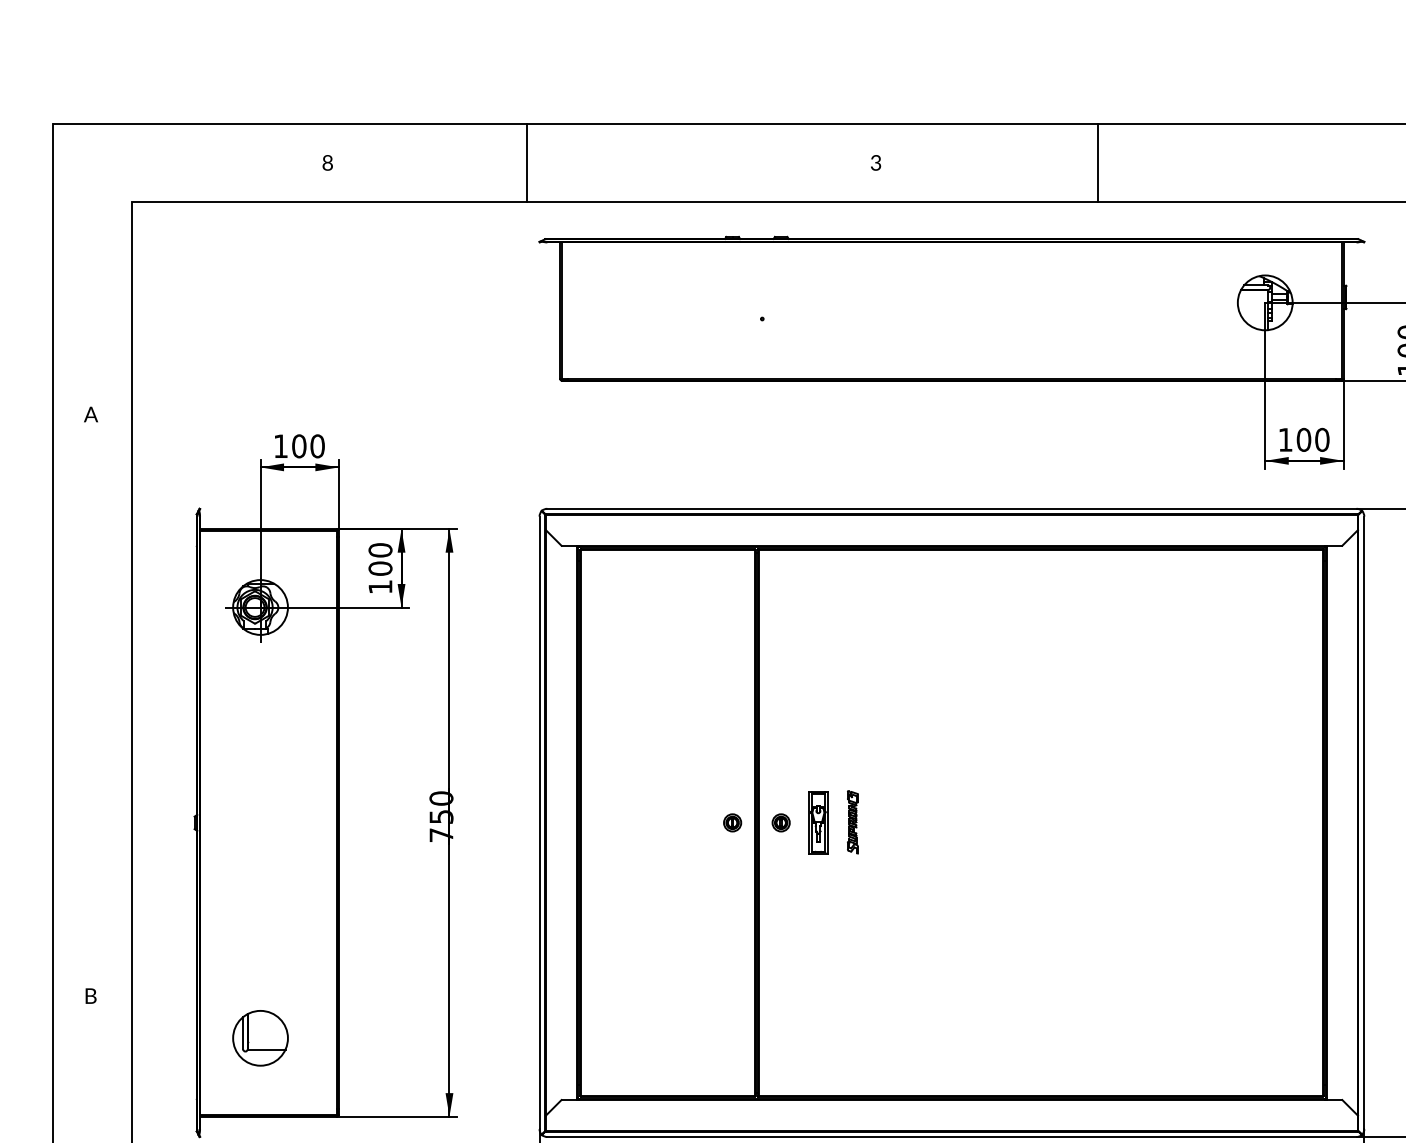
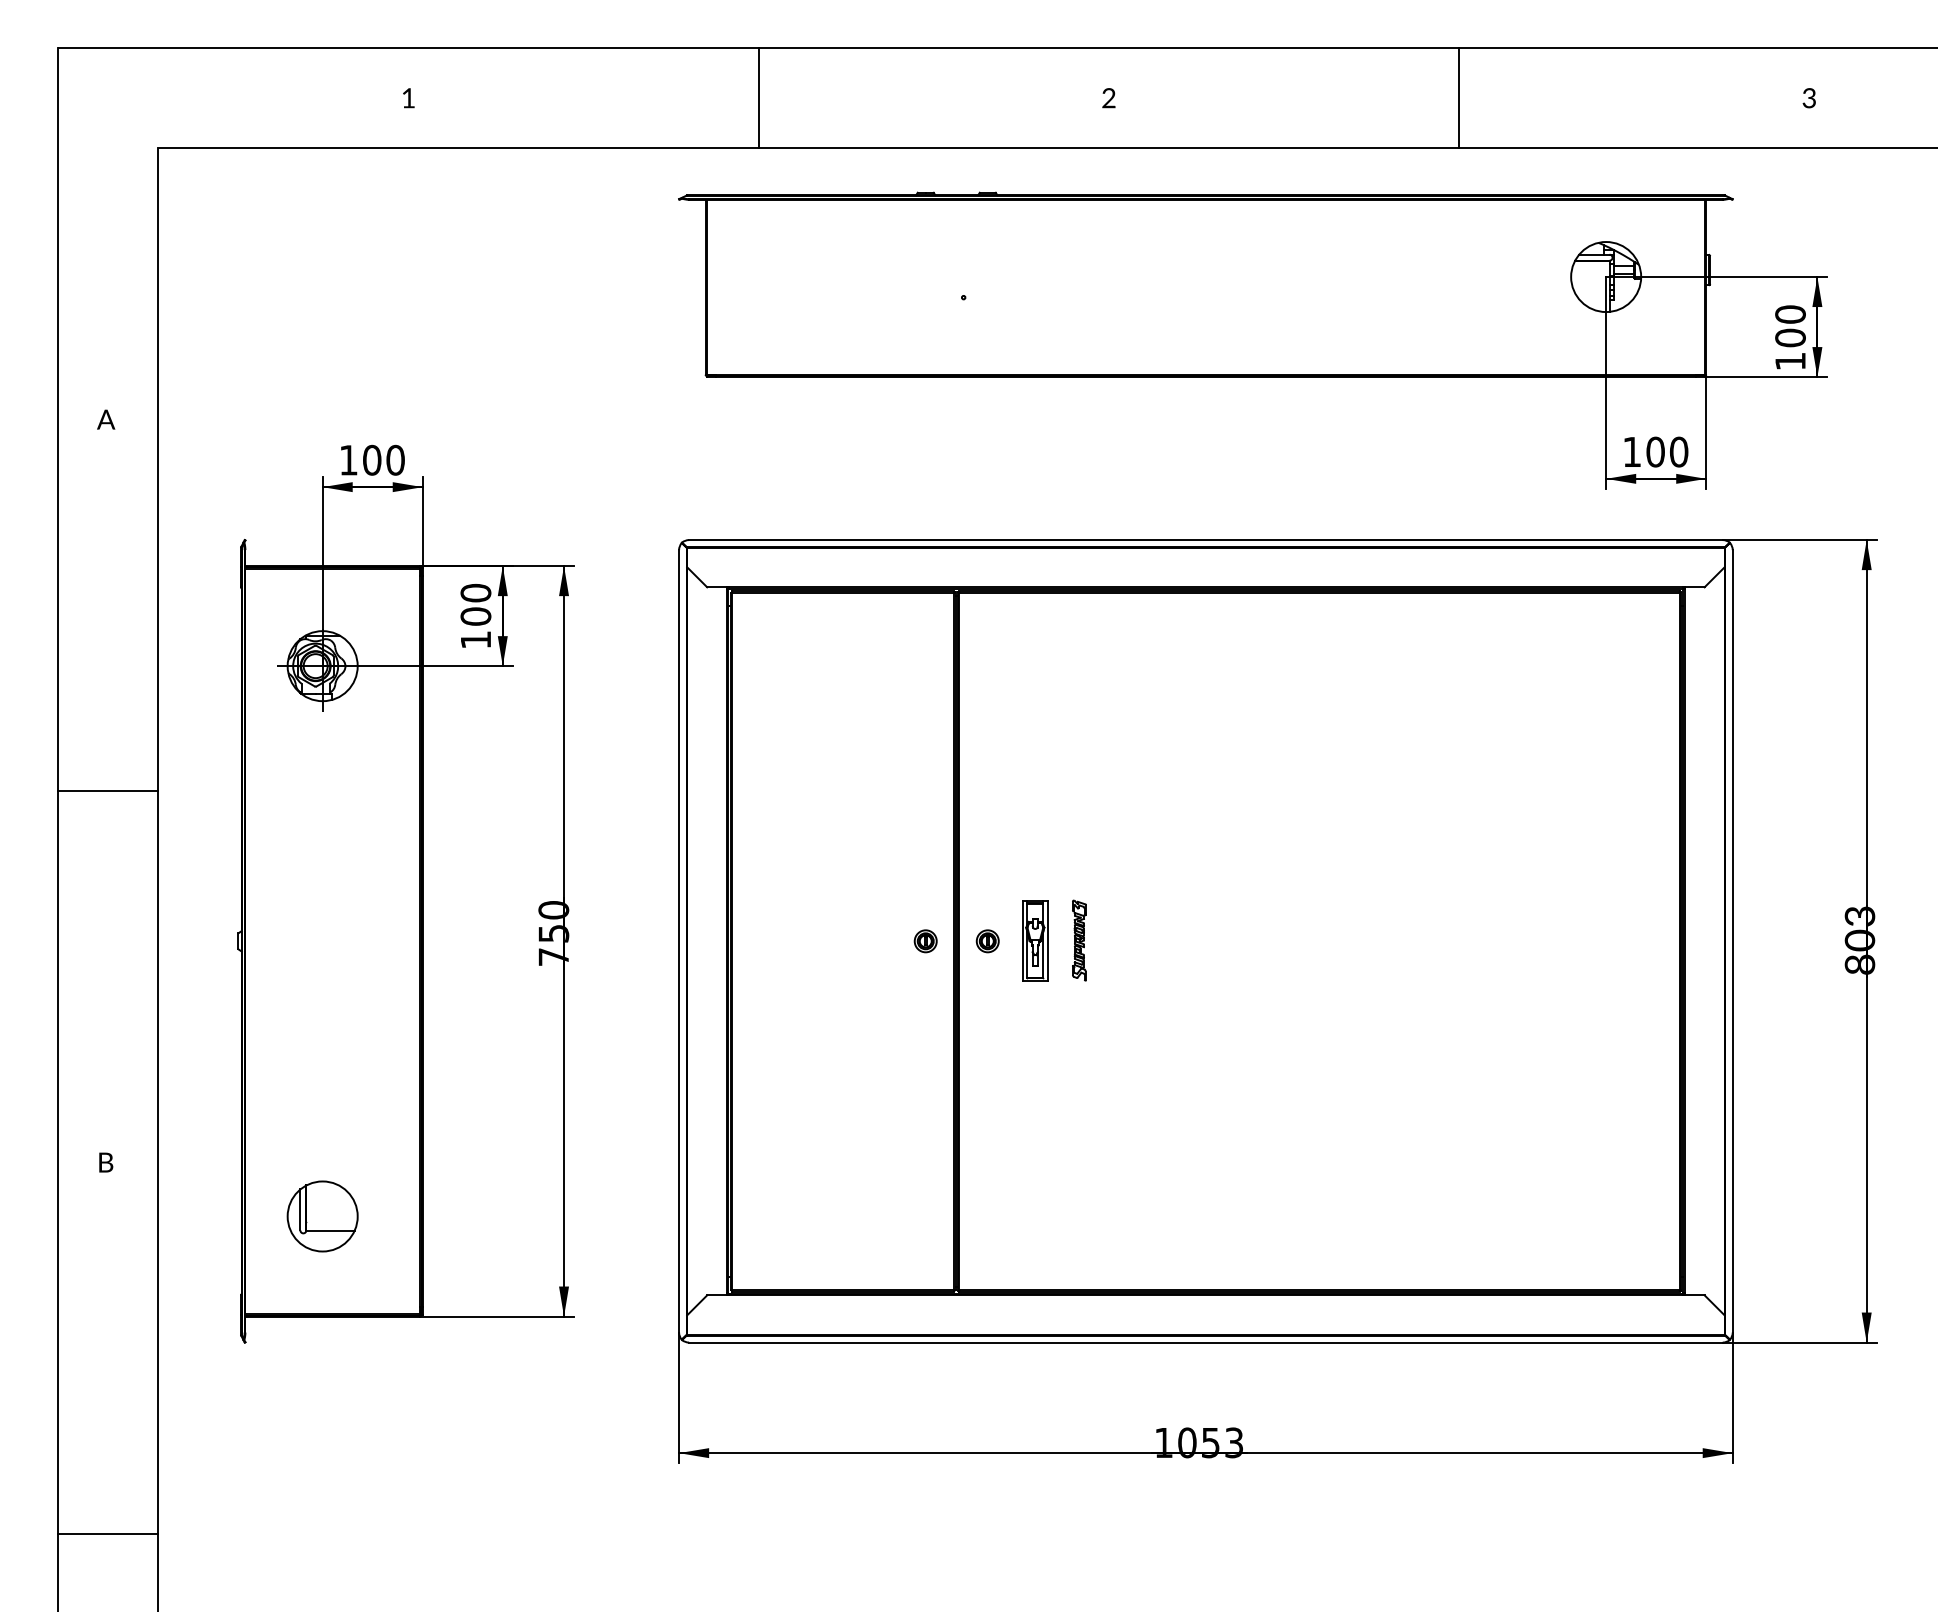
text: (327, 163) -> (408, 98), 8 -> 1
line: (526, 163) -> (758, 98), moved
line: (1097, 163) -> (1458, 98), moved
text: (875, 165) -> (1108, 101), 3 -> 2
line: (92, 705) -> (108, 791), added

